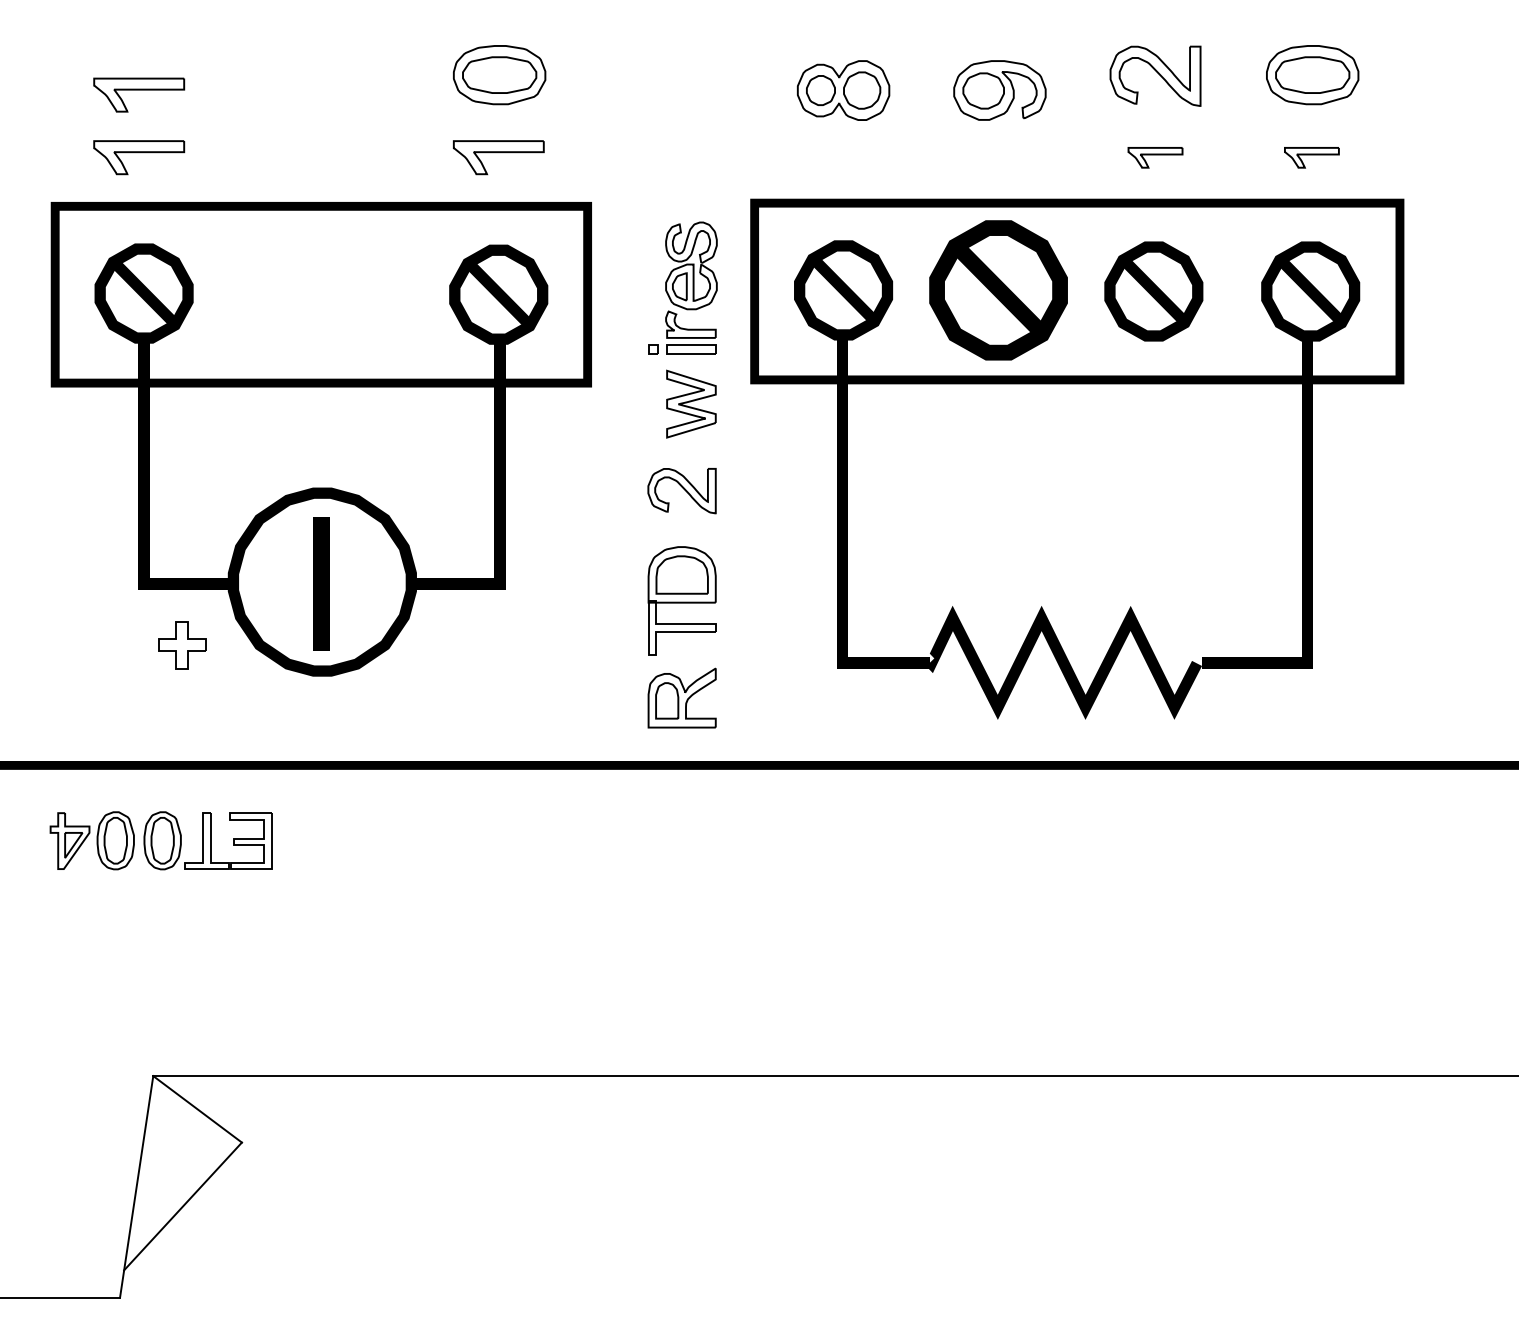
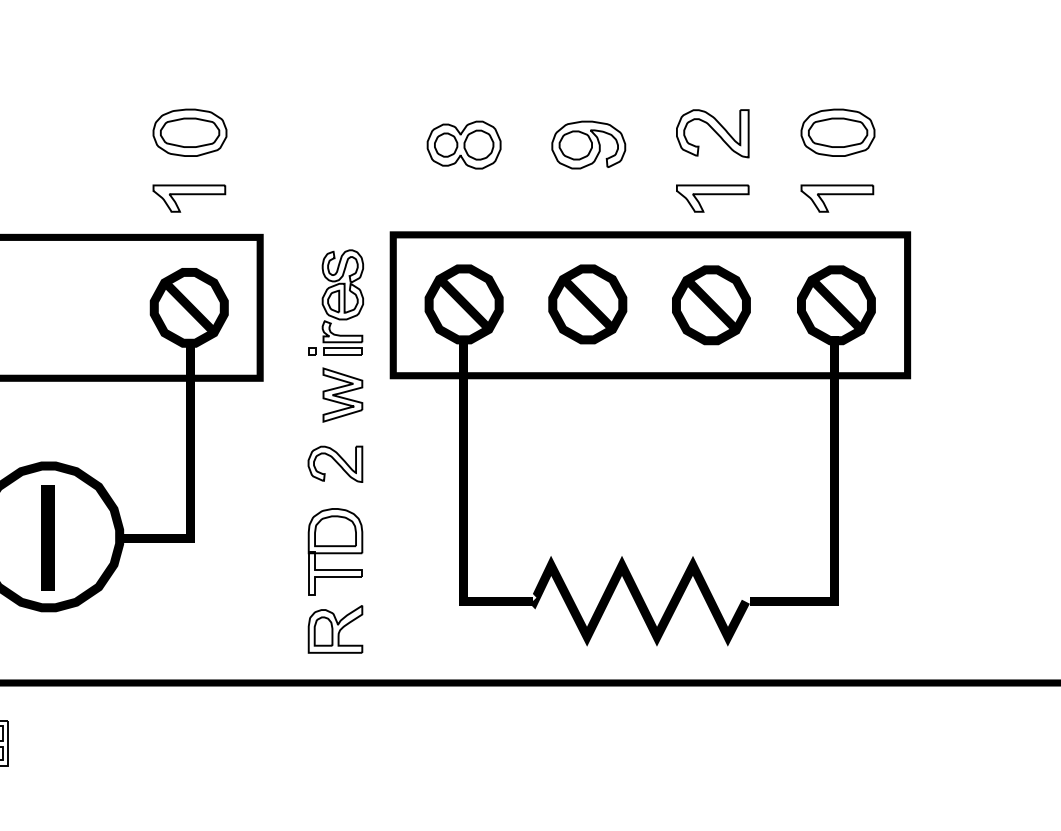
part: (1155, 157) -> (712, 198), size x1.67
part: (1311, 157) -> (837, 198), size x1.67
part: (998, 290) -> (587, 304), size x0.71

